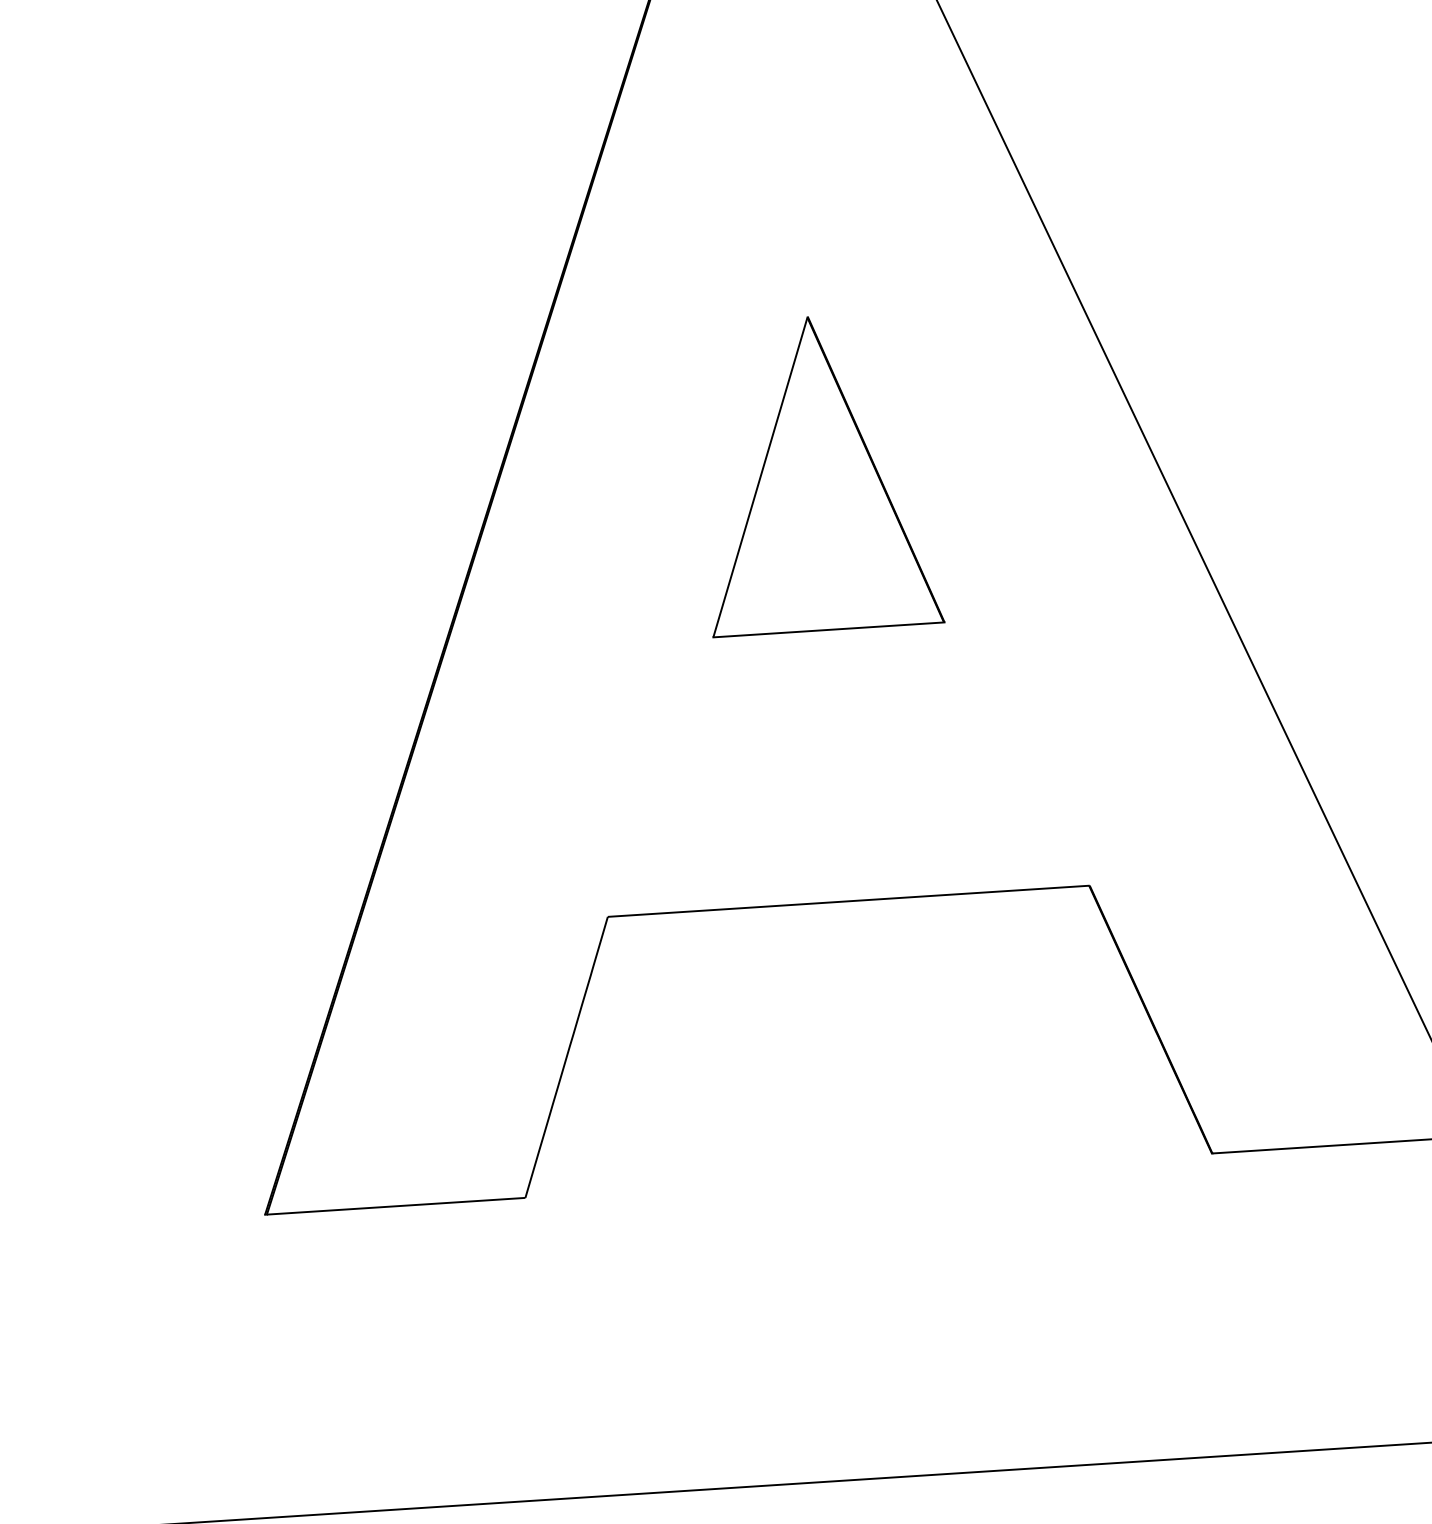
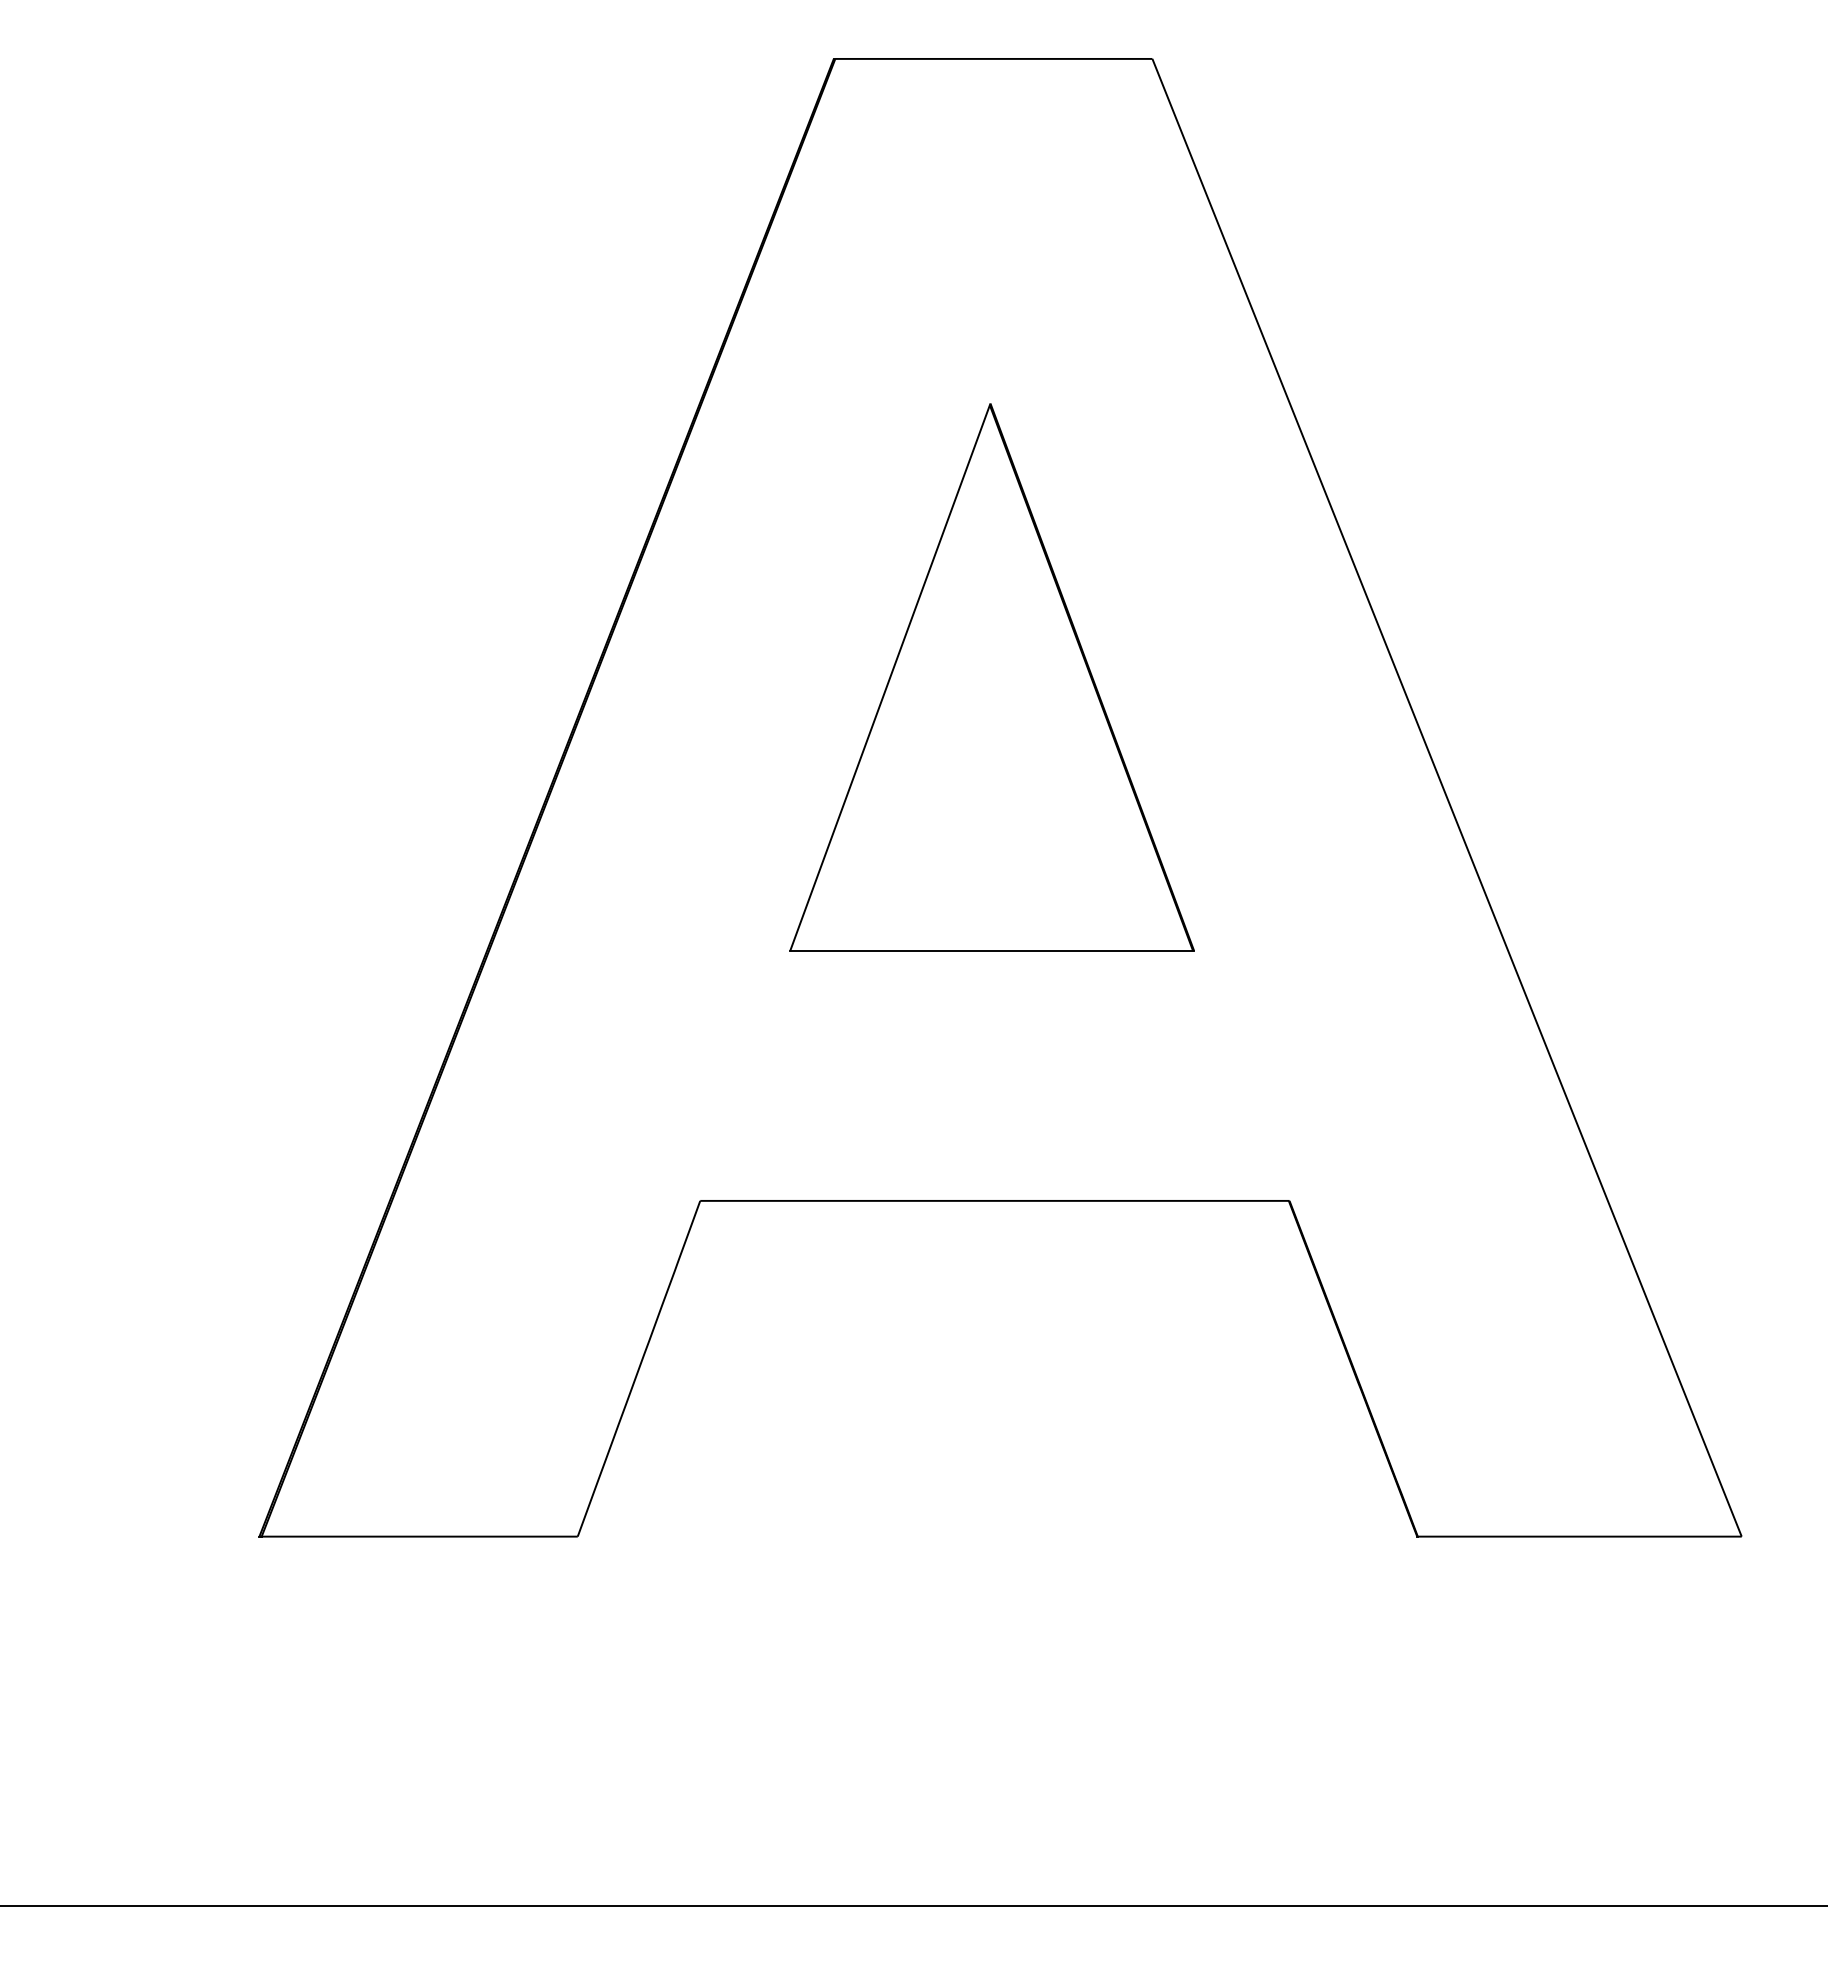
part: (818, 473) -> (991, 677), size x1.43

